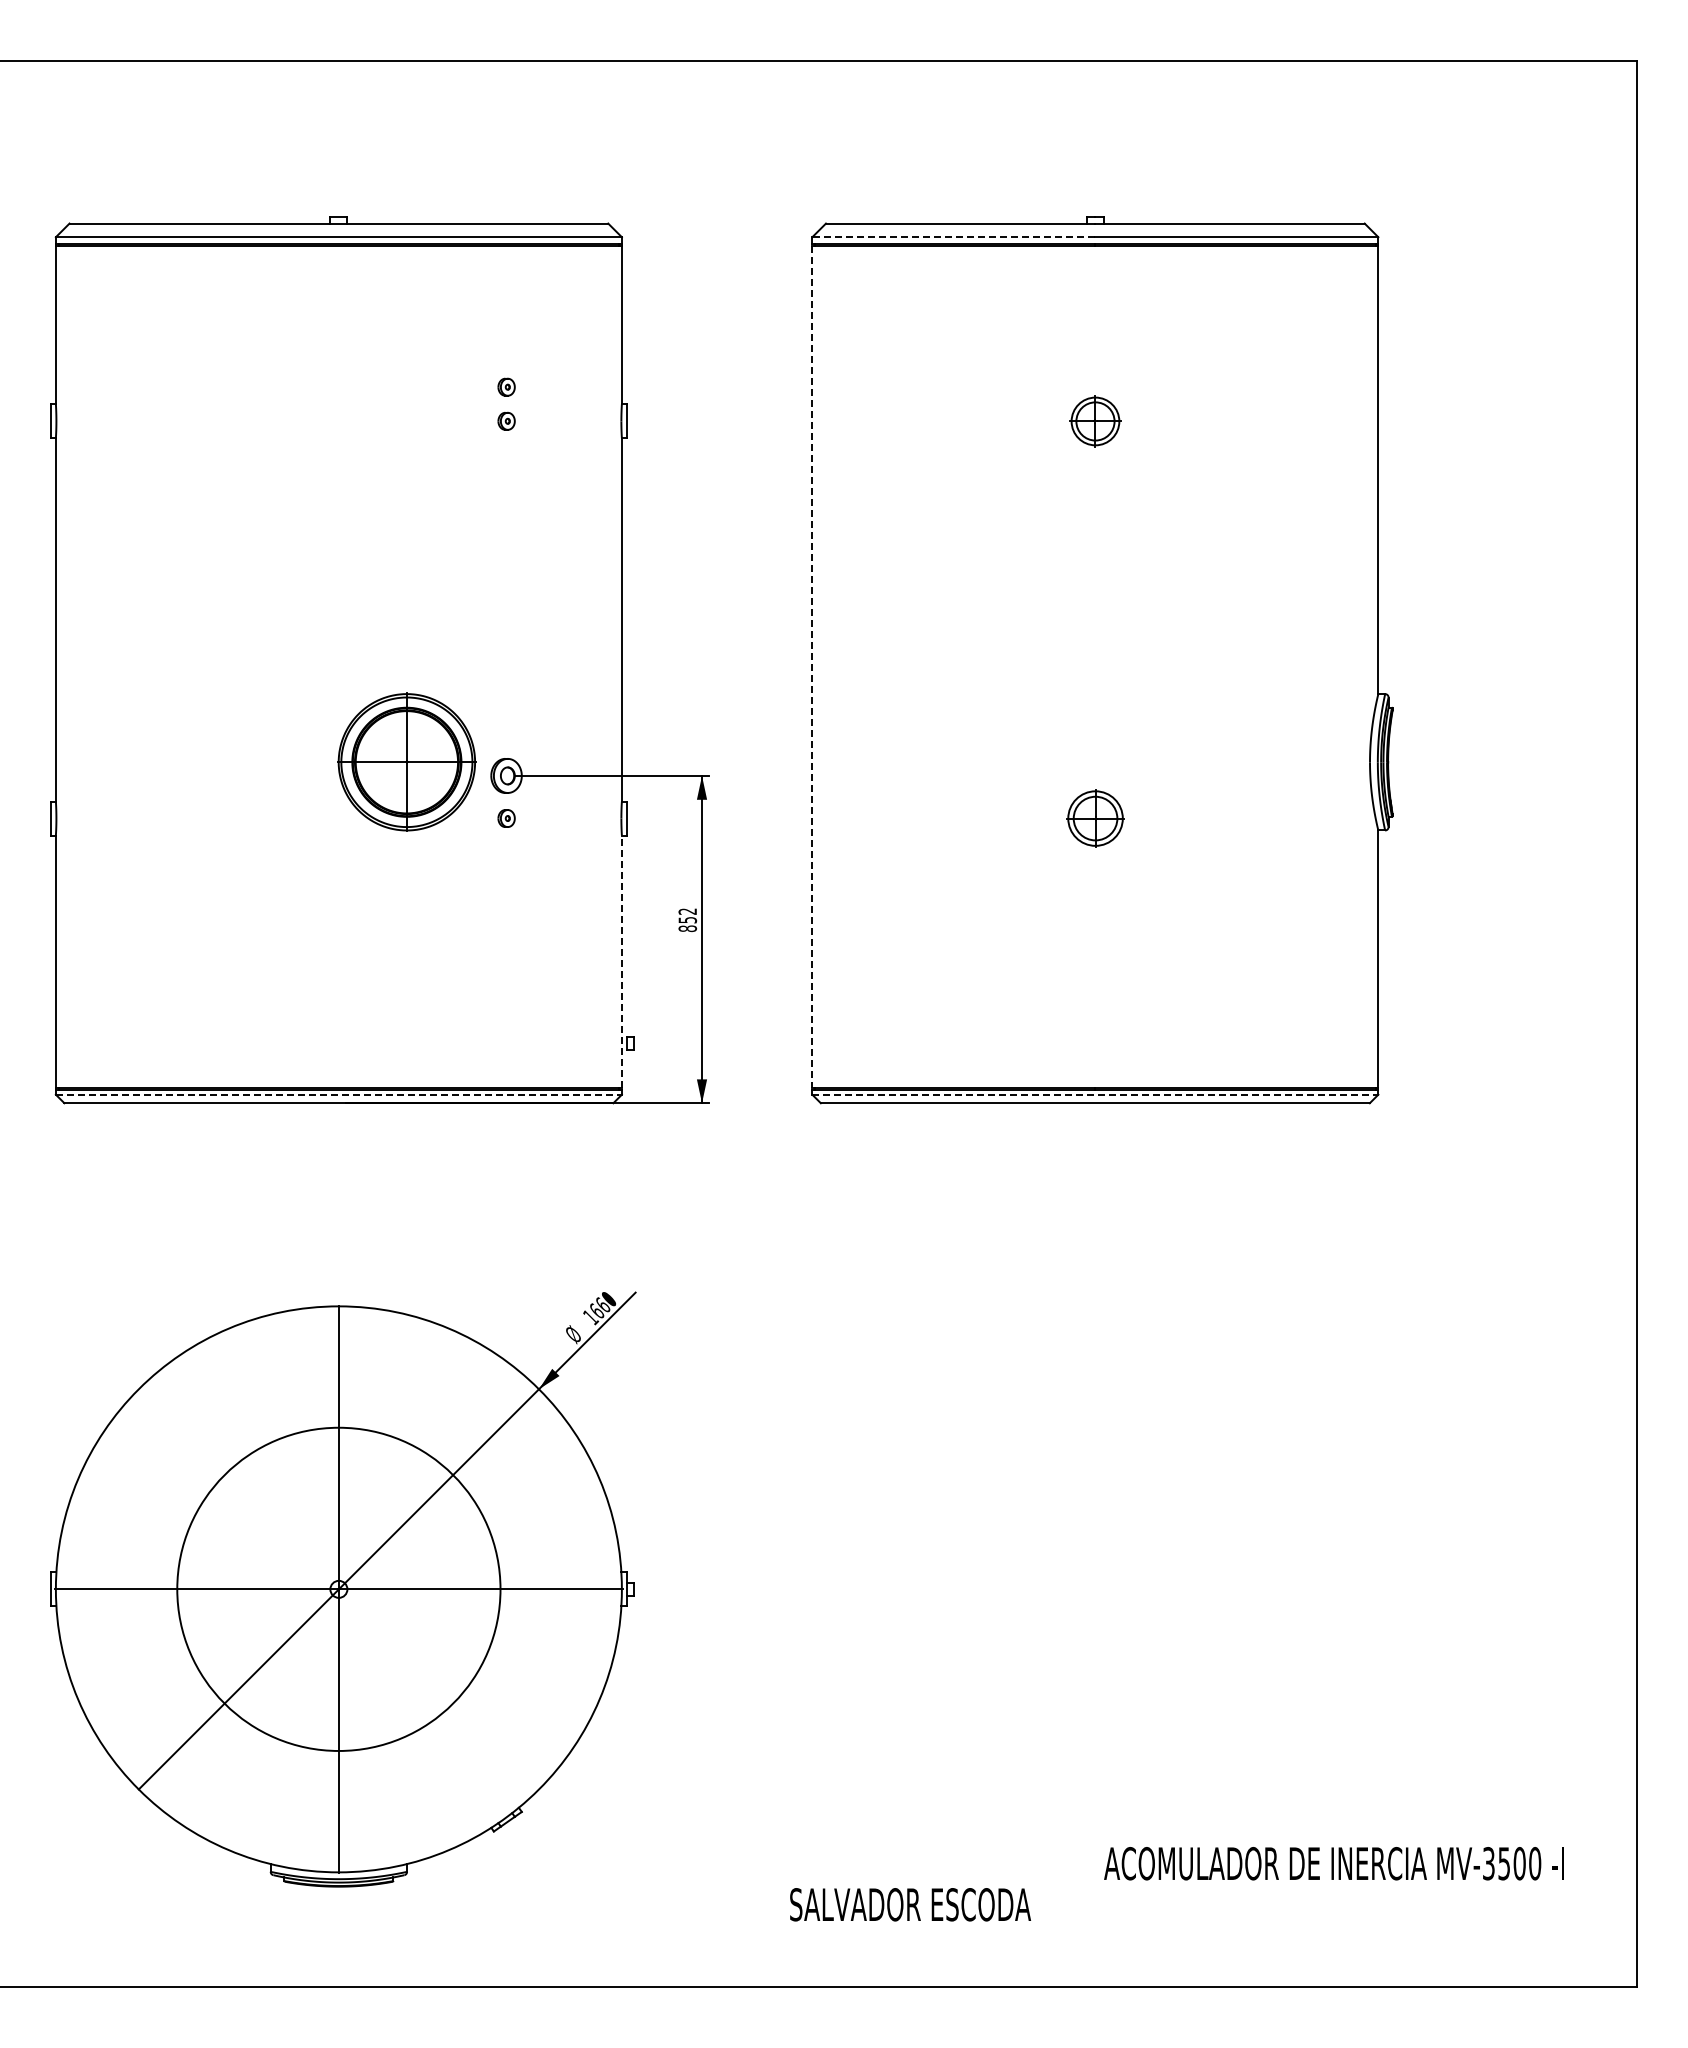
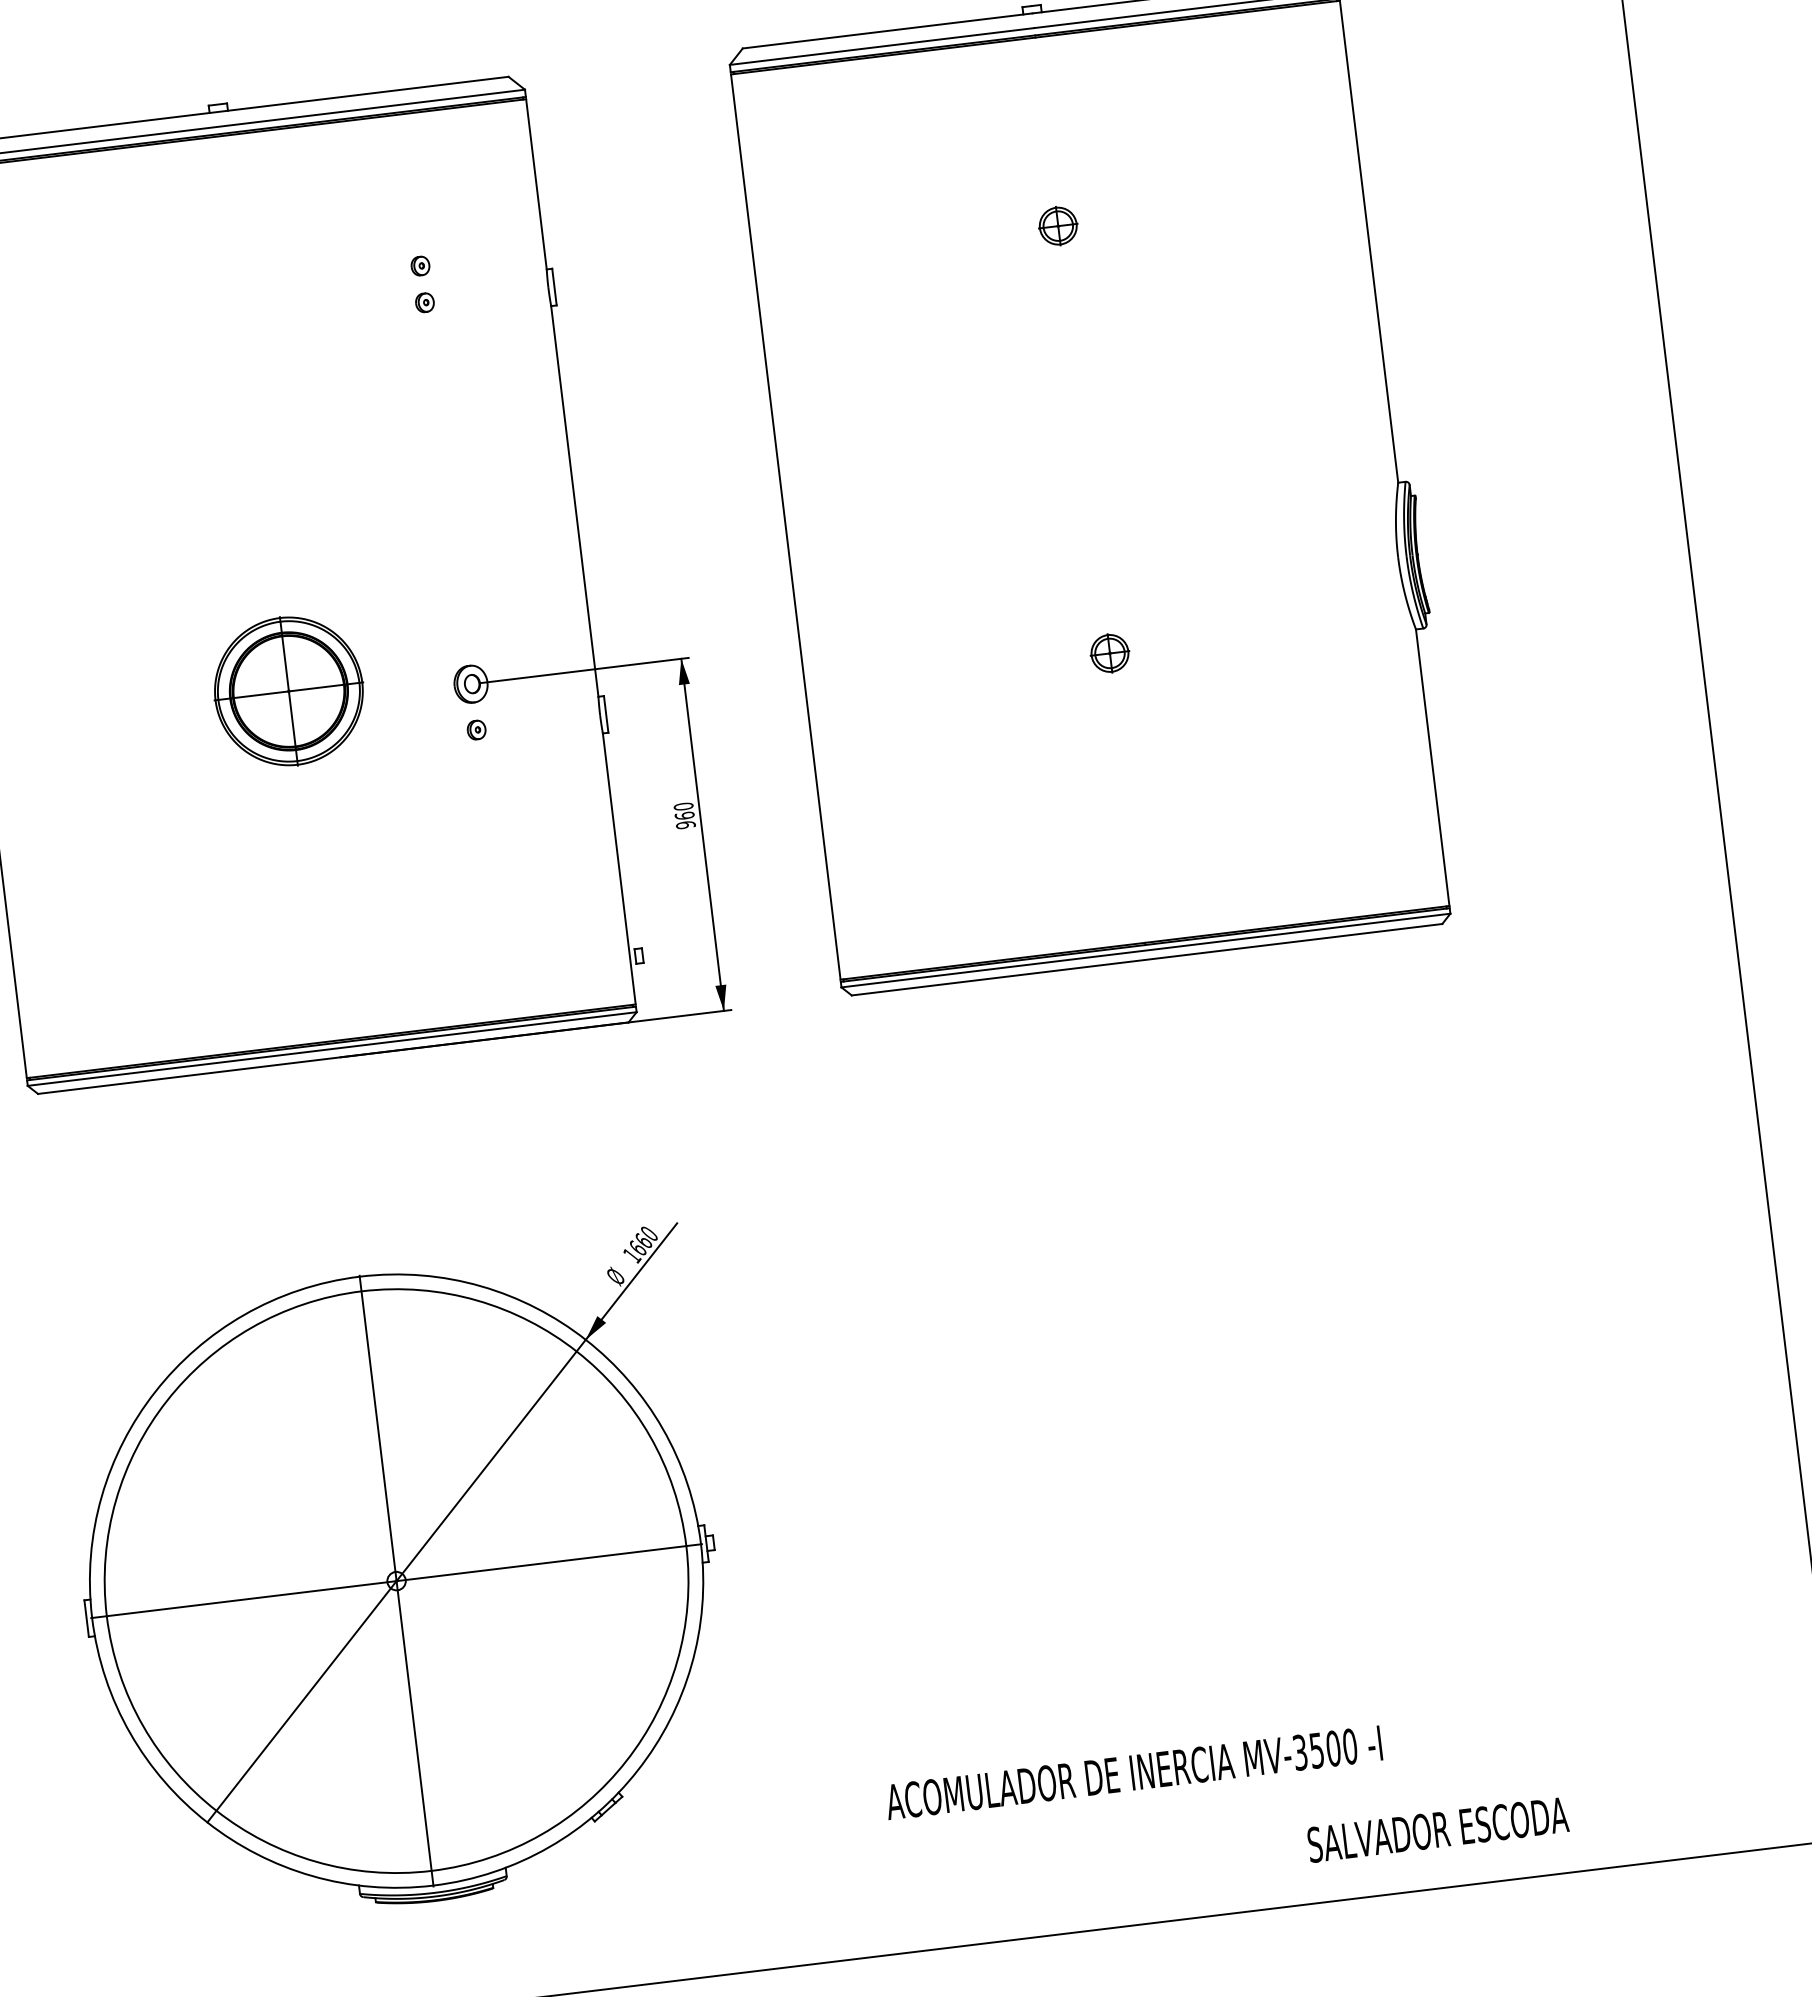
line: (953, 237) -> (881, 46), dashed -> solid
part: (1094, 420) -> (1057, 225), size x0.71
line: (812, 666) -> (785, 526), dashed -> solid
part: (406, 761) -> (288, 690), moved
part: (1094, 818) -> (1109, 653), size x0.62
text: (687, 920) -> (684, 816), 852 -> 960
line: (621, 961) -> (618, 868), dashed -> solid
line: (338, 1094) -> (331, 1048), dashed -> solid
line: (1095, 1094) -> (1146, 950), dashed -> solid
circle: (338, 1589) -> (396, 1581), size x1.67
text: (1333, 1863) -> (1133, 1772), moved
text: (910, 1904) -> (1438, 1829), moved

